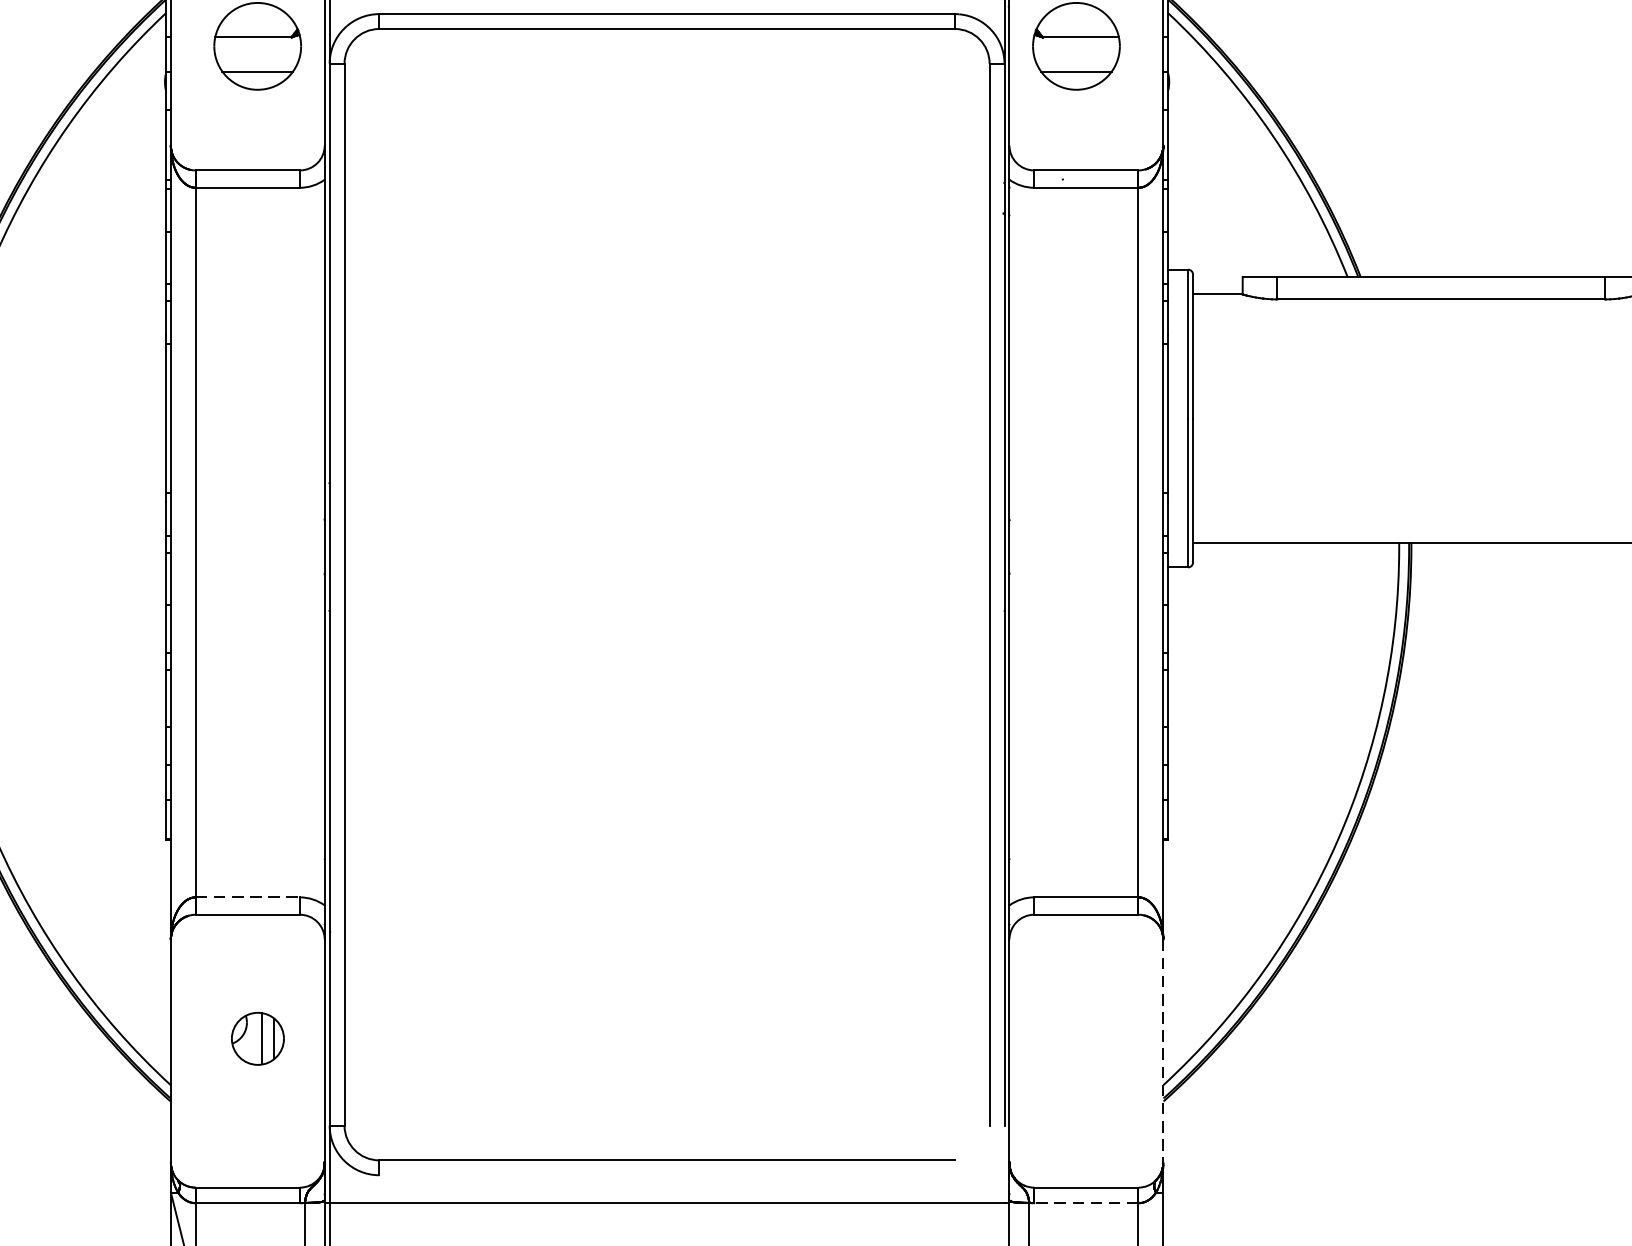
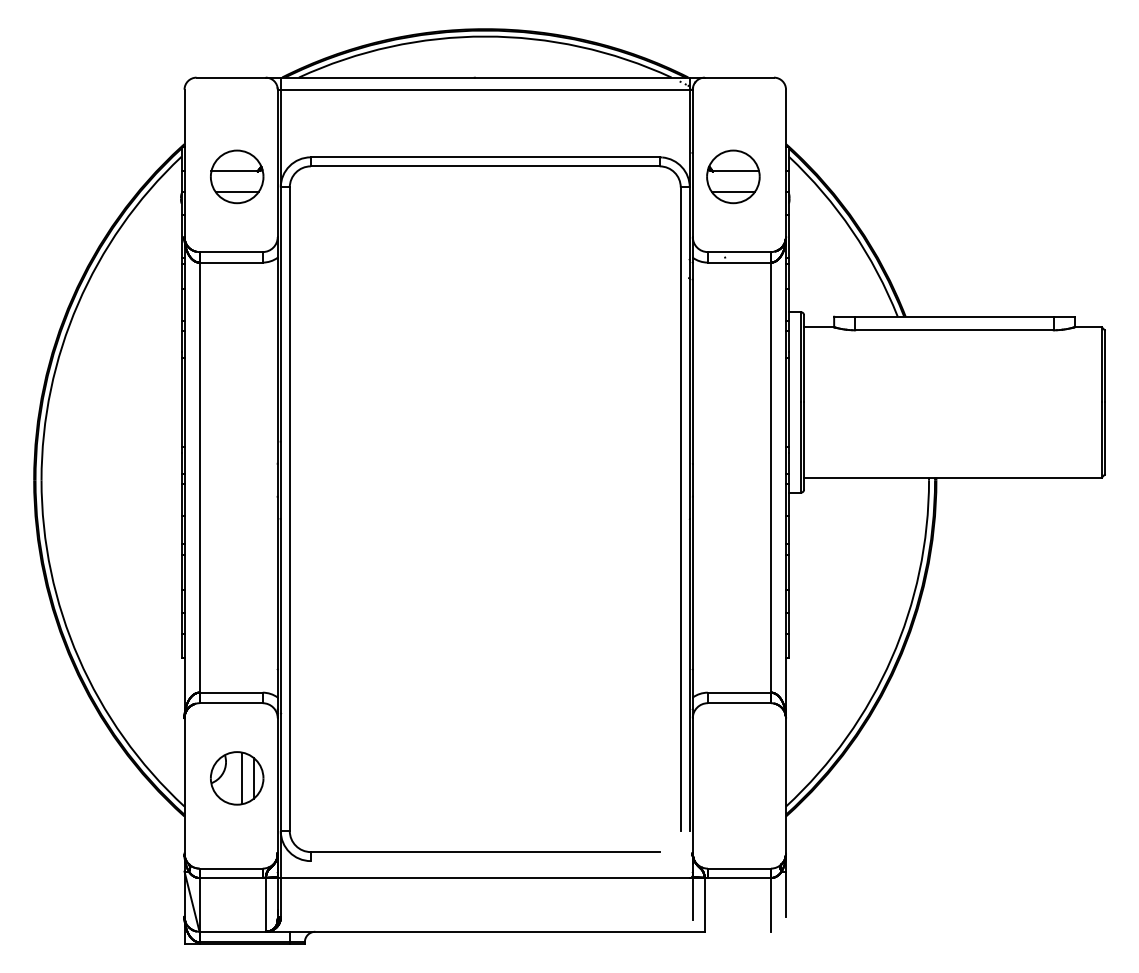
line: (248, 897) -> (231, 692), dashed -> solid
part: (258, 1038) -> (237, 778), size x1.67
line: (1164, 1050) -> (786, 785), dashed -> solid
line: (1086, 1203) -> (739, 878), dashed -> solid

